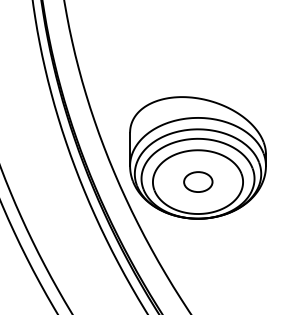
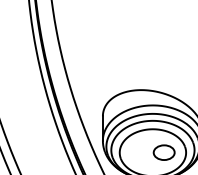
part: (198, 181) -> (164, 152), moved

